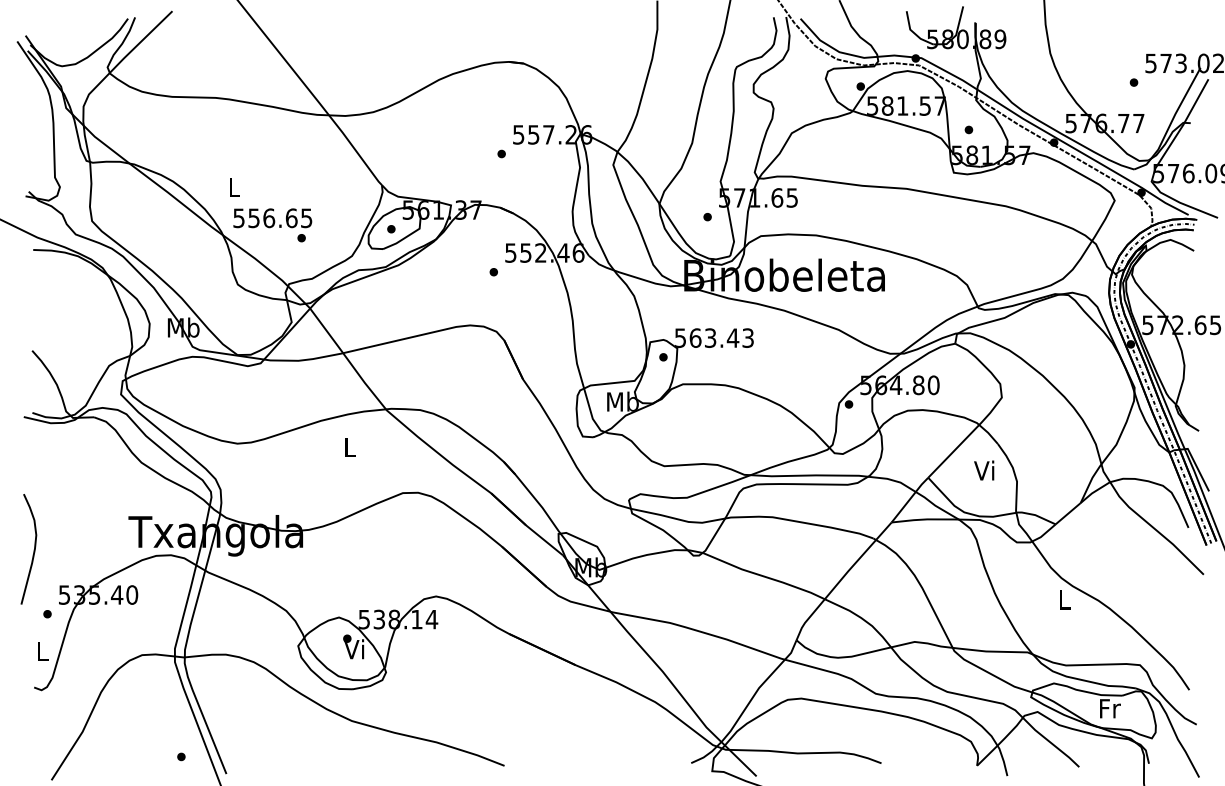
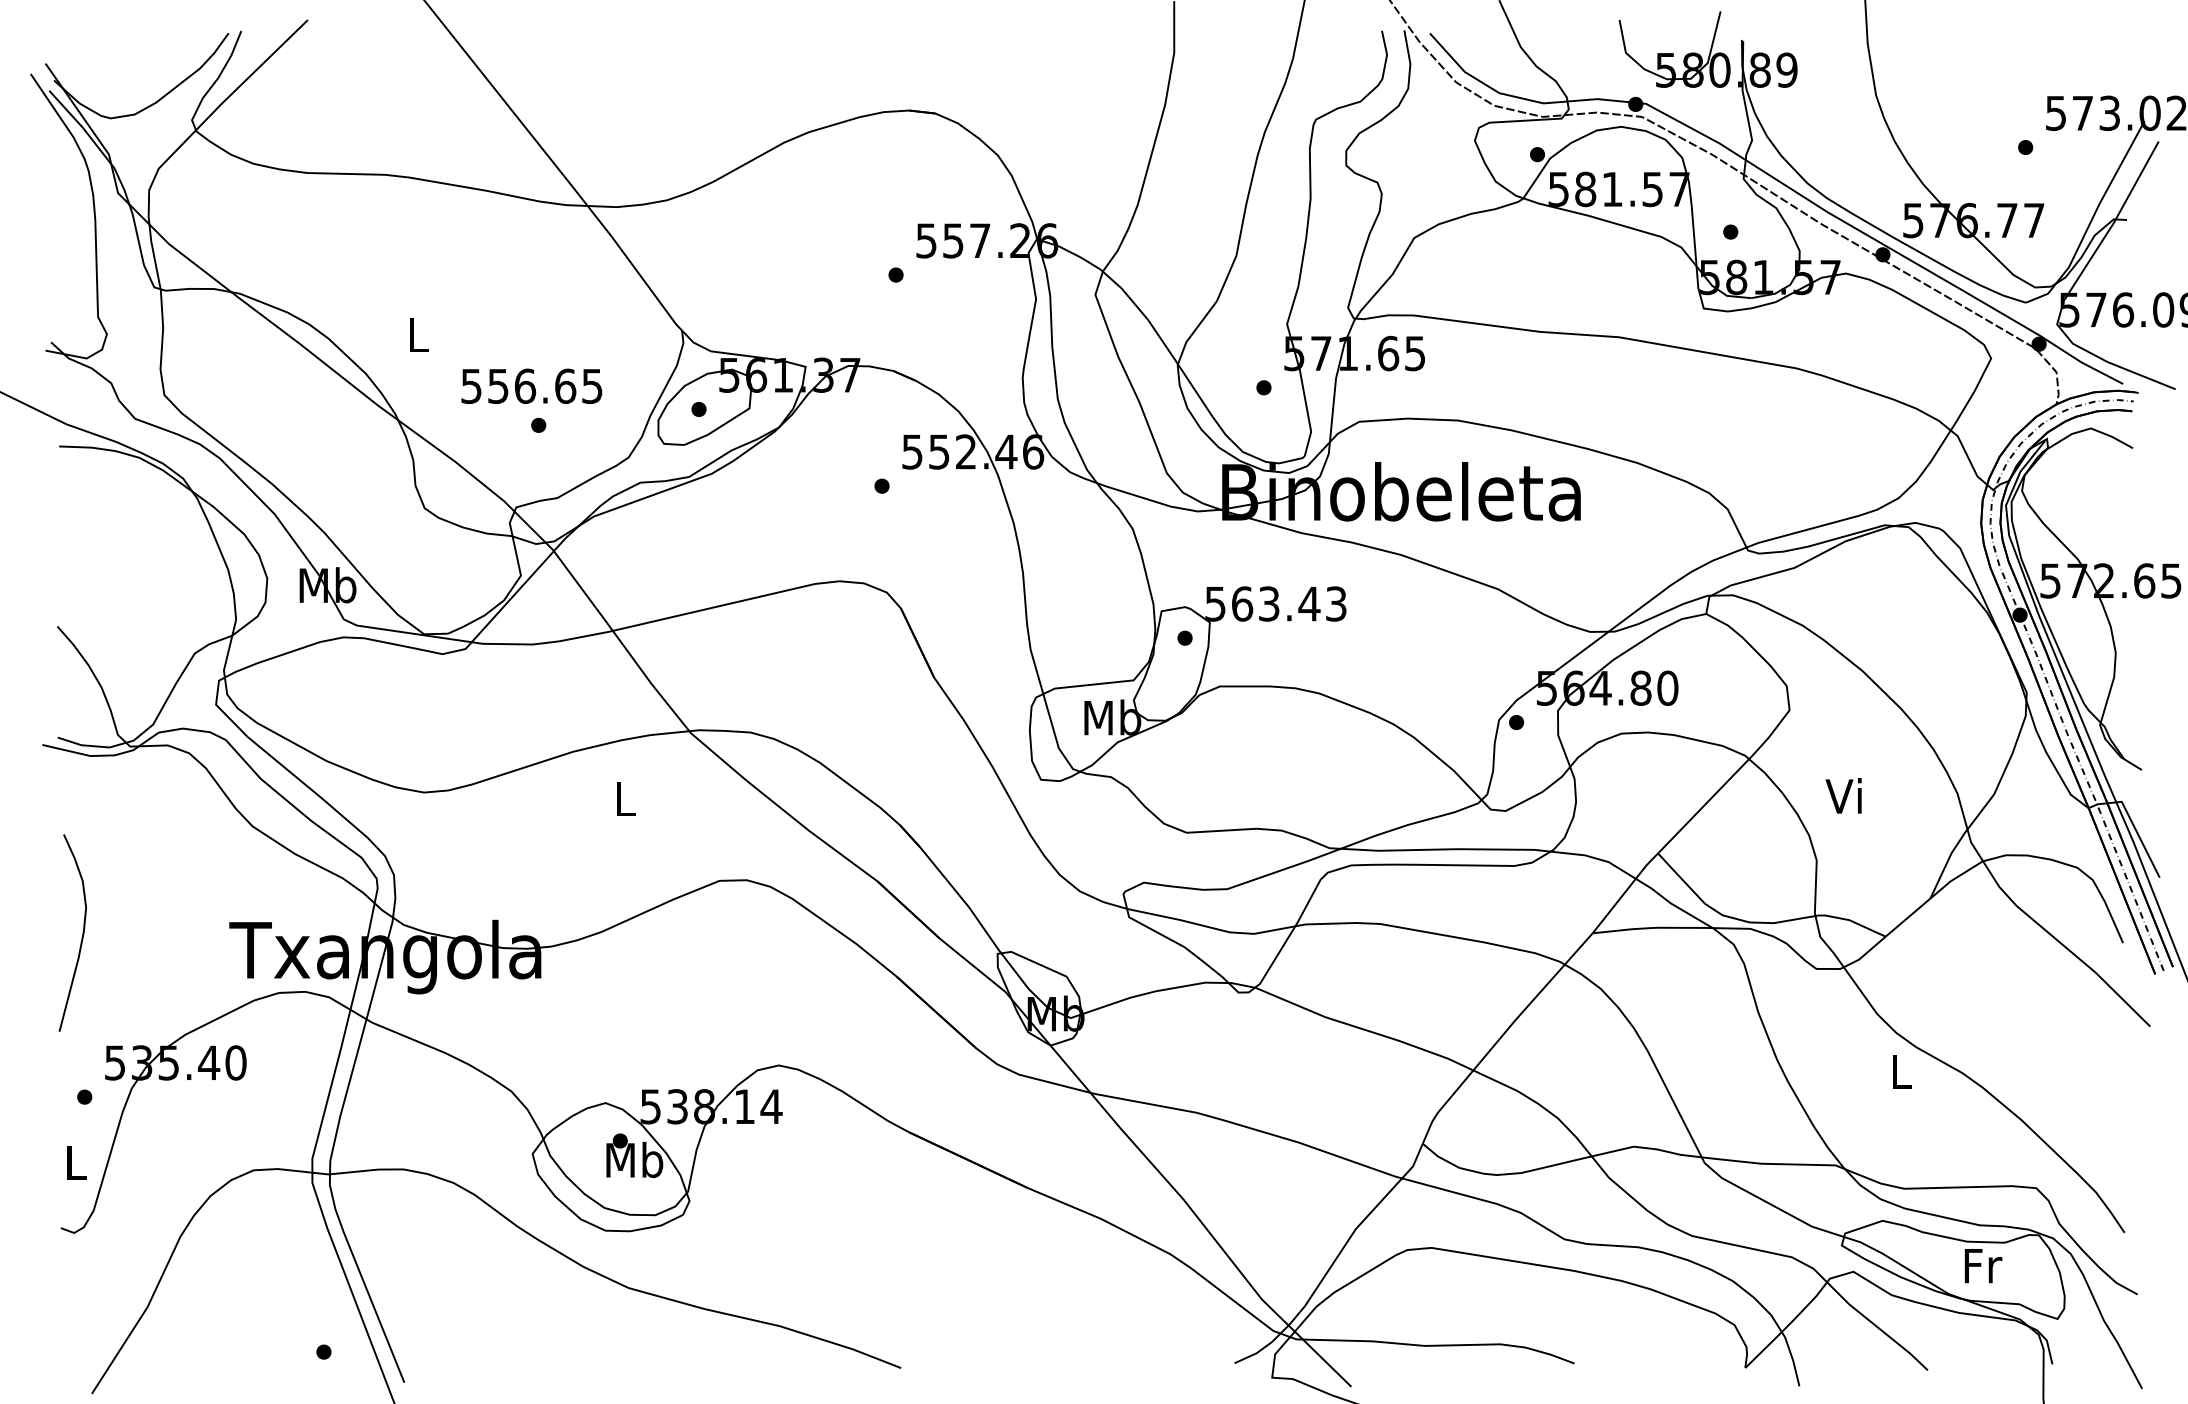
text: (272, 218) -> (531, 386), moved
text: (984, 470) -> (1844, 795), moved
curve: (33, 549) -> (81, 933), moved
text: (355, 649) -> (634, 1160), Vi -> Mb

